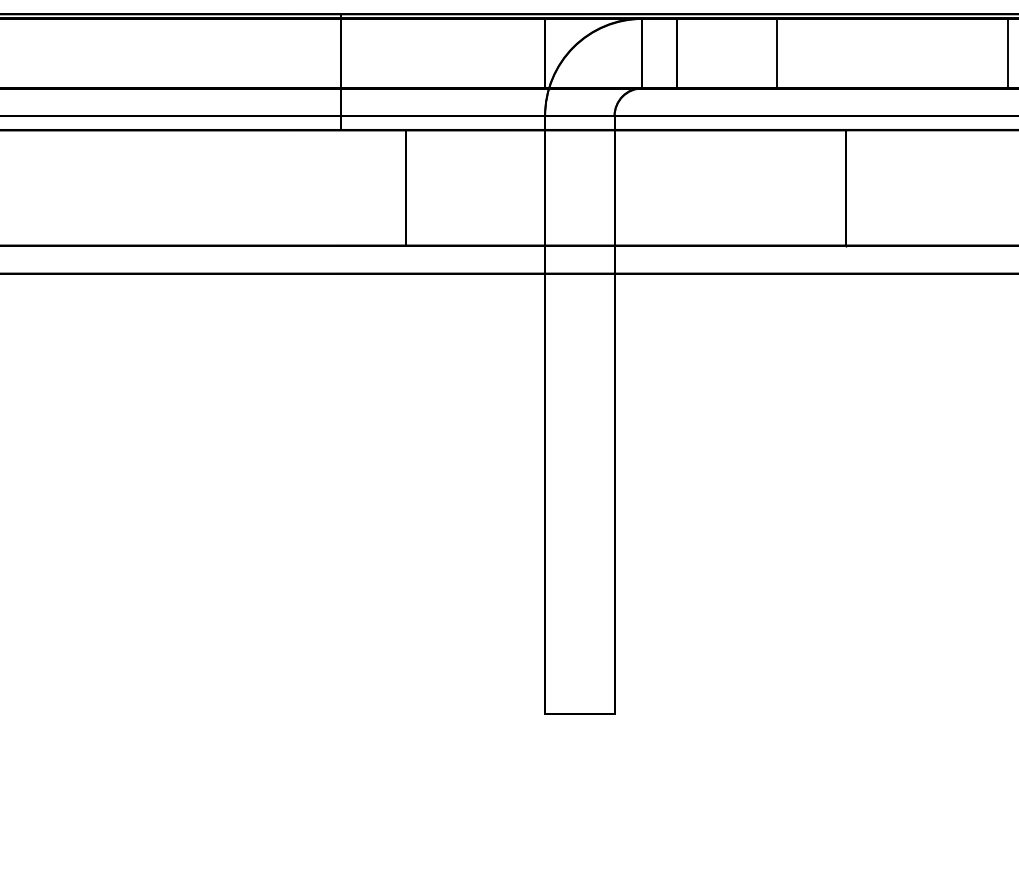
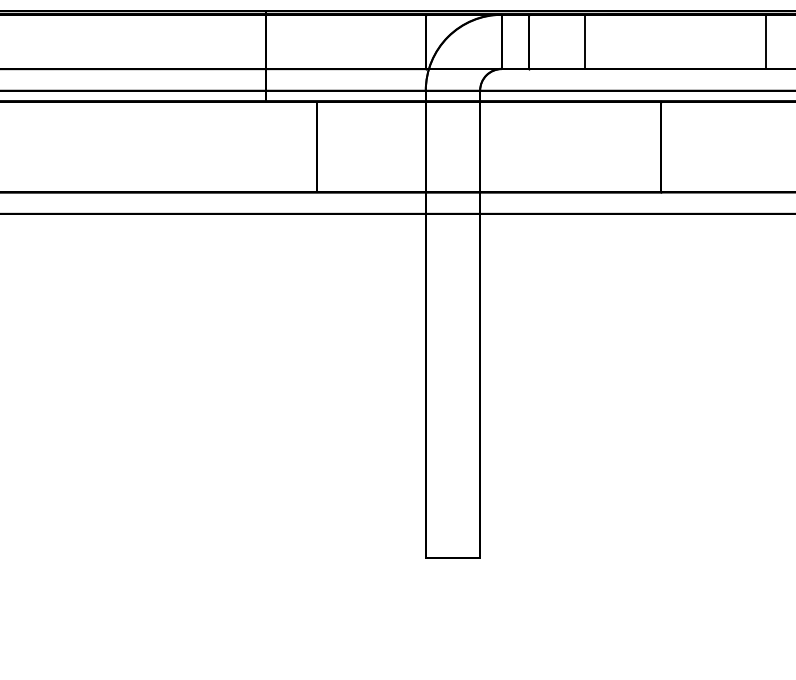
line: (776, 53) -> (584, 41), moved
line: (1007, 53) -> (765, 41), moved

